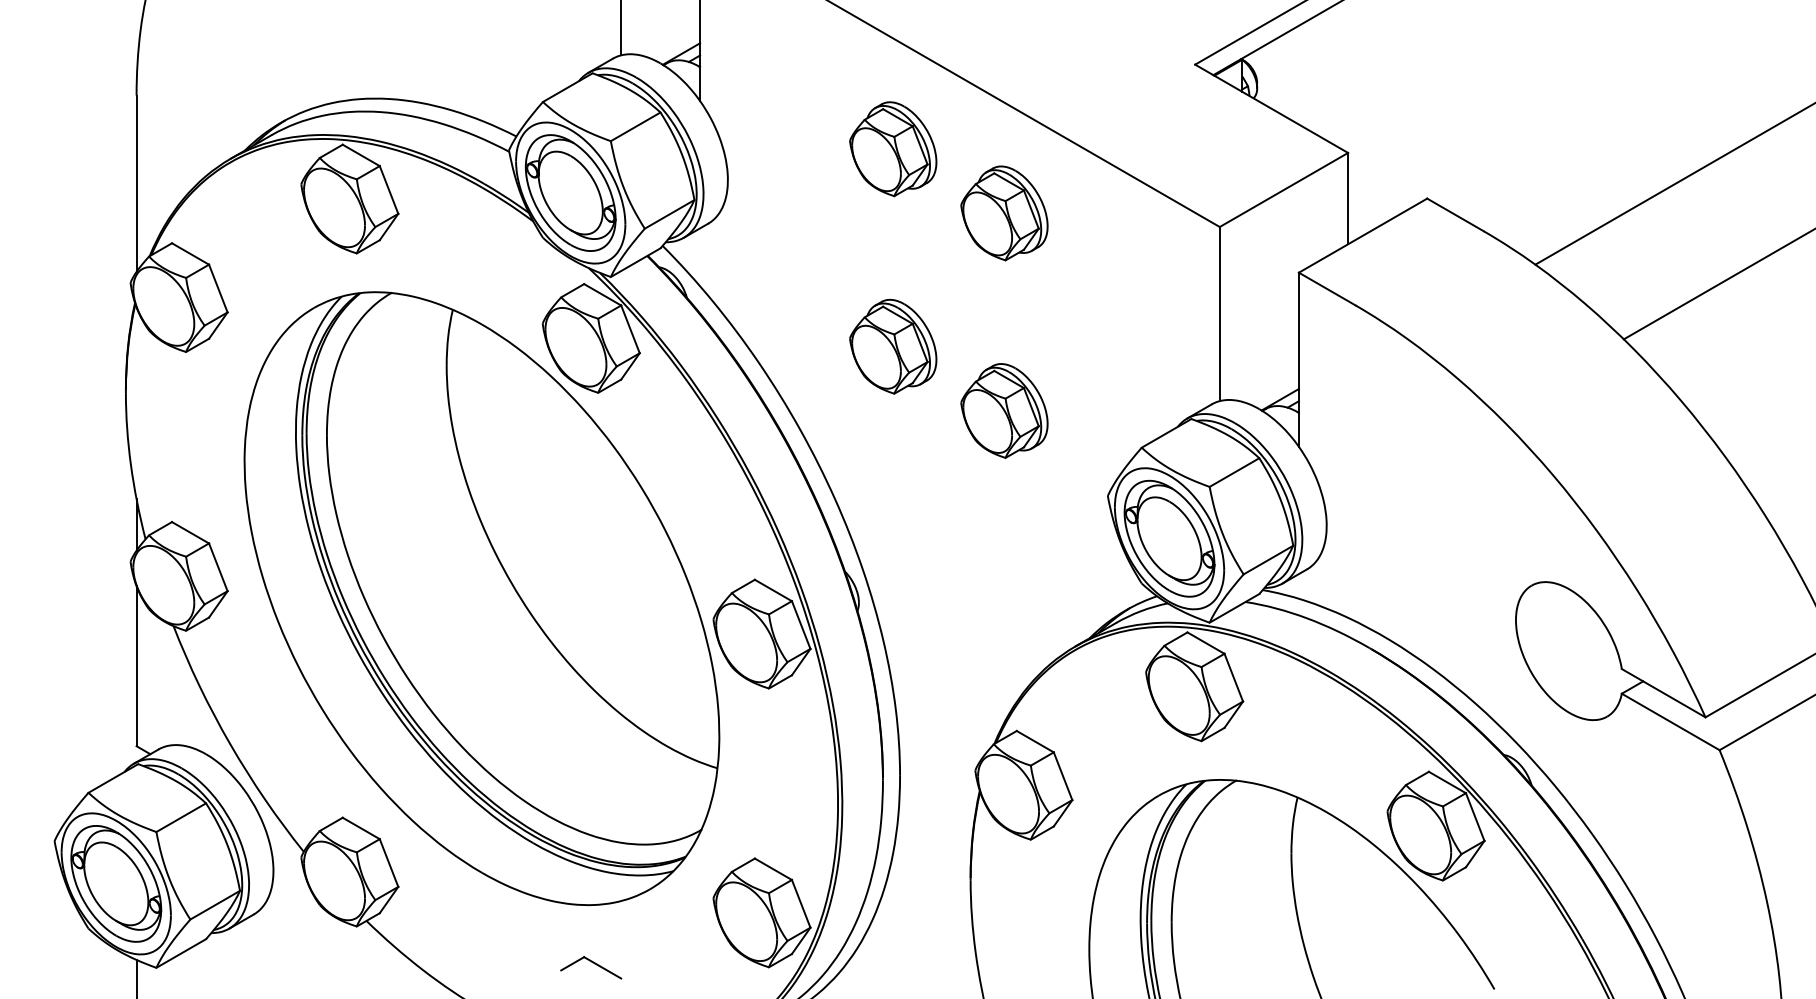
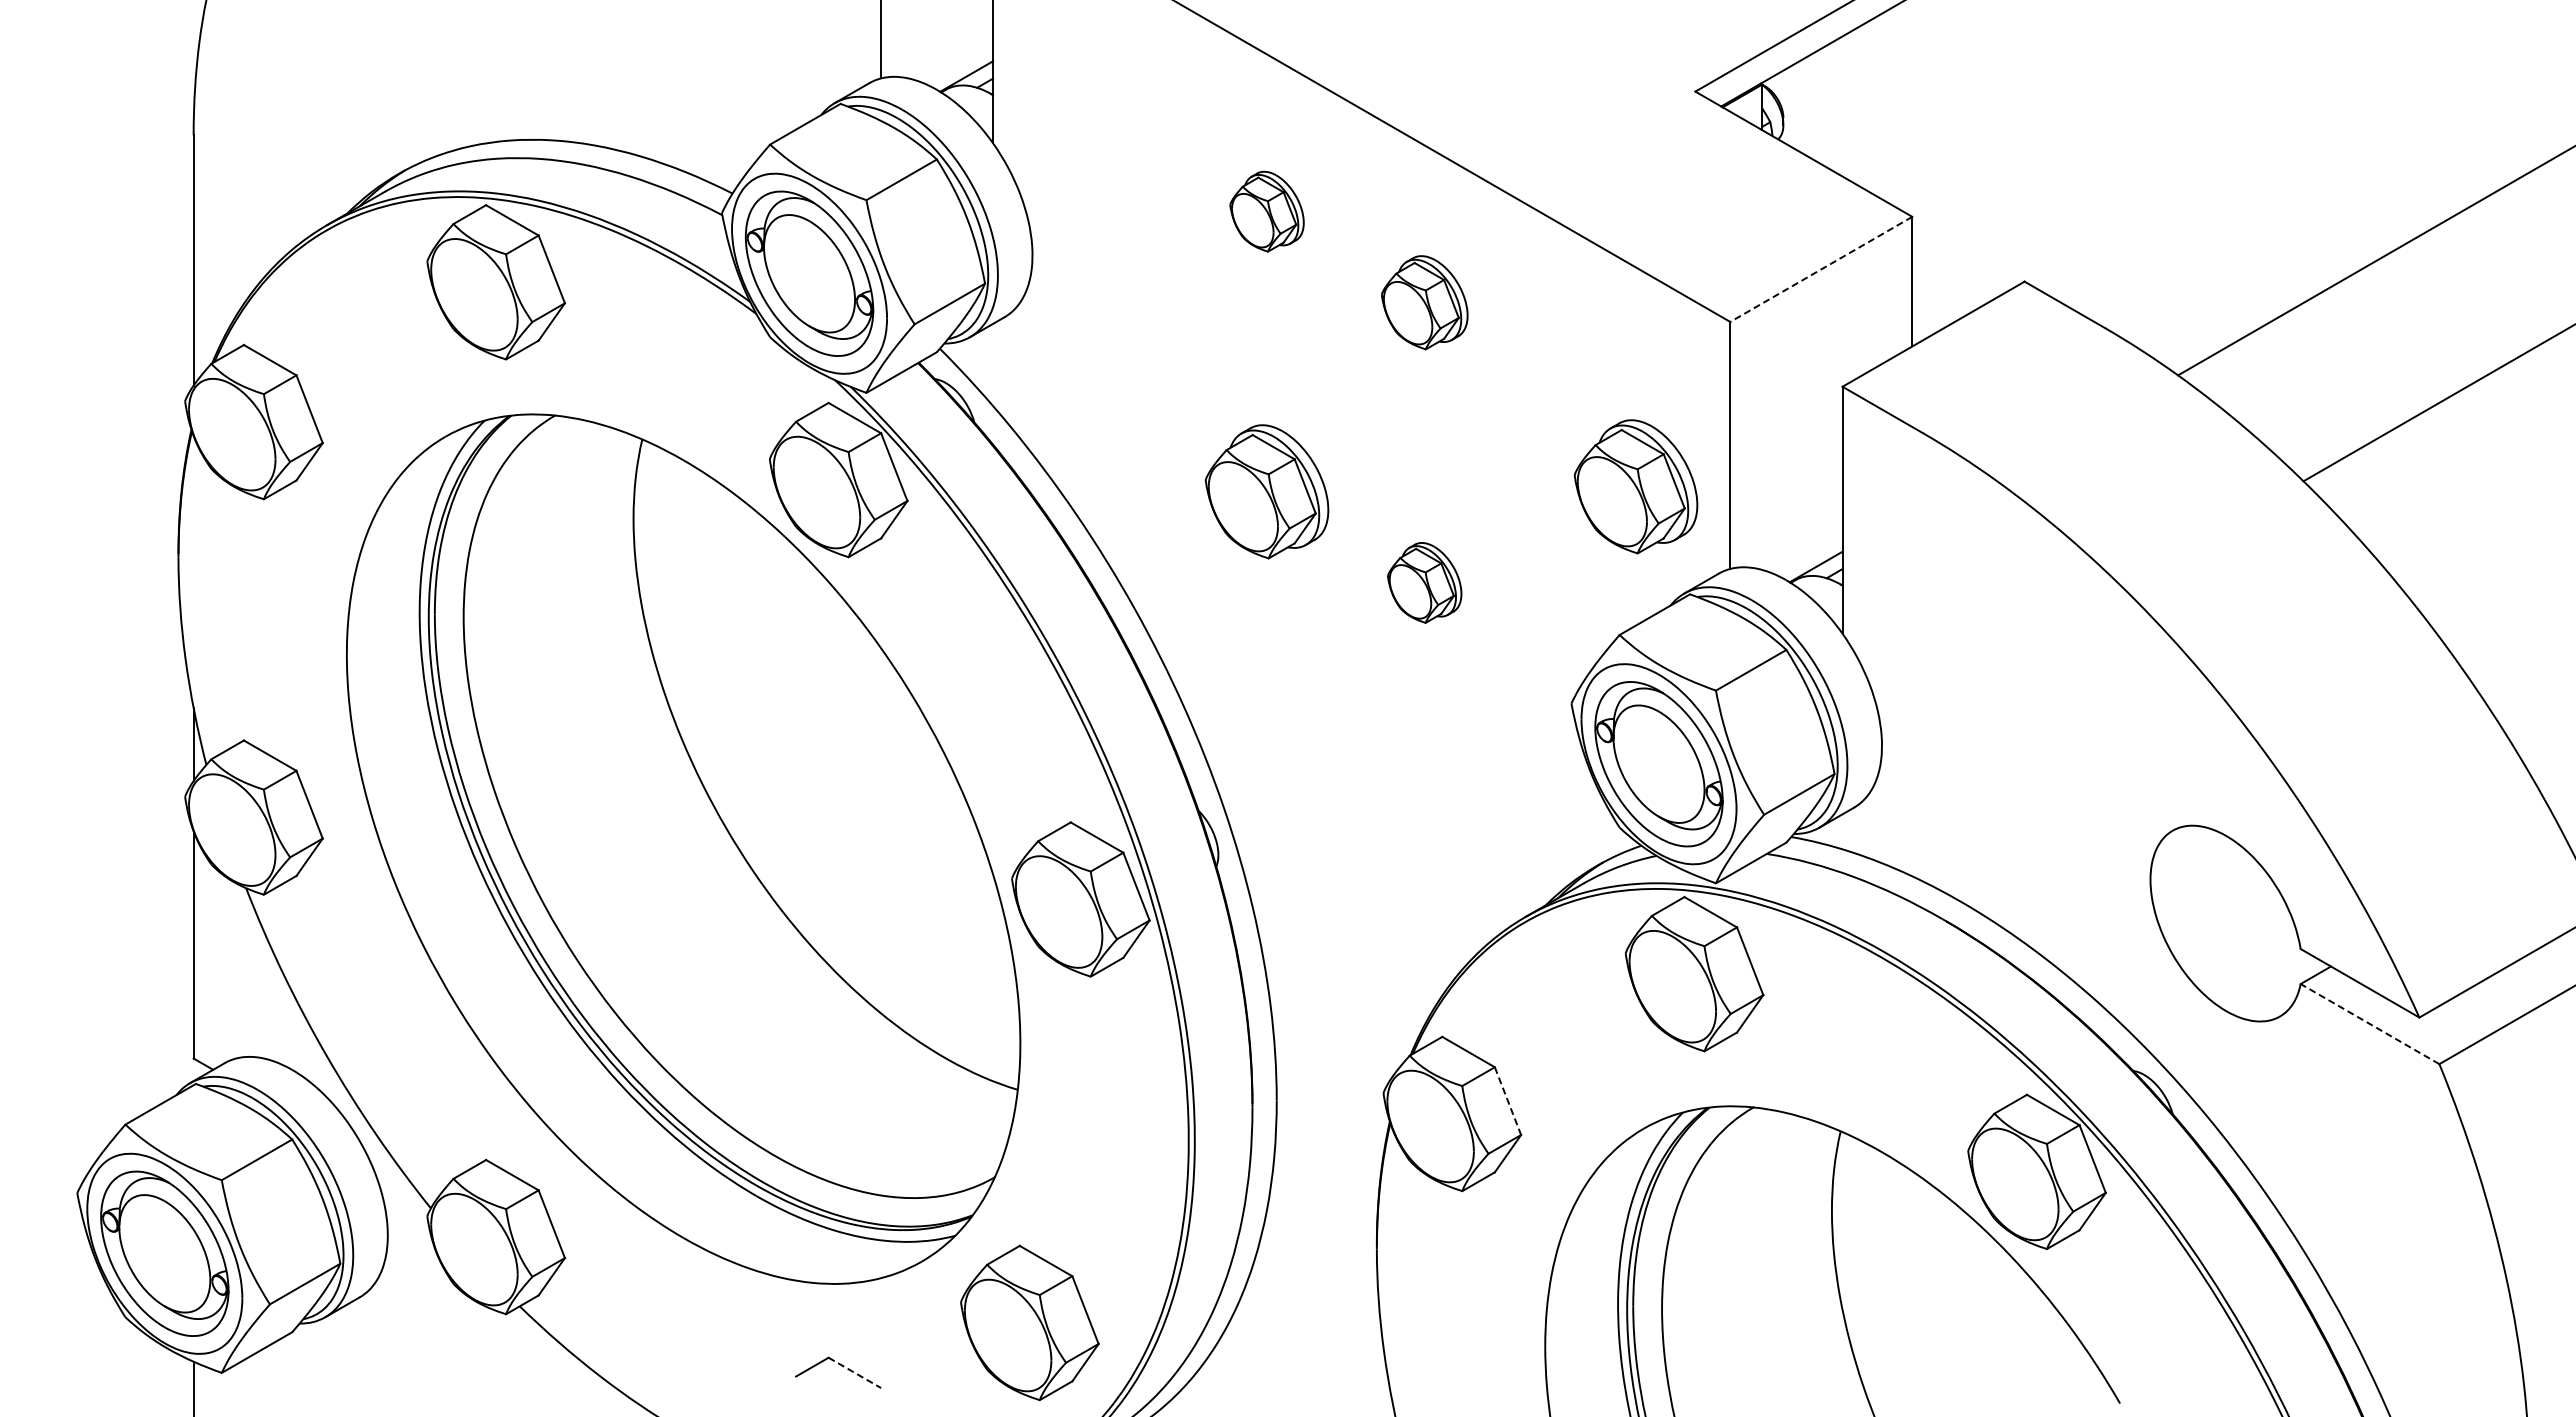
part: (892, 149) -> (1266, 211), size x0.6
line: (1283, 190) -> (1820, 269), solid -> dashed
part: (1004, 213) -> (1424, 302), size x0.7
part: (1152, 343) -> (1635, 486), added
part: (1004, 410) -> (1424, 582), size x0.6
line: (1670, 721) -> (2369, 1023), solid -> dashed
line: (1063, 776) -> (1508, 1101), solid -> dashed
part: (761, 912) -> (1029, 1322), moved
line: (603, 968) -> (855, 1373), solid -> dashed

